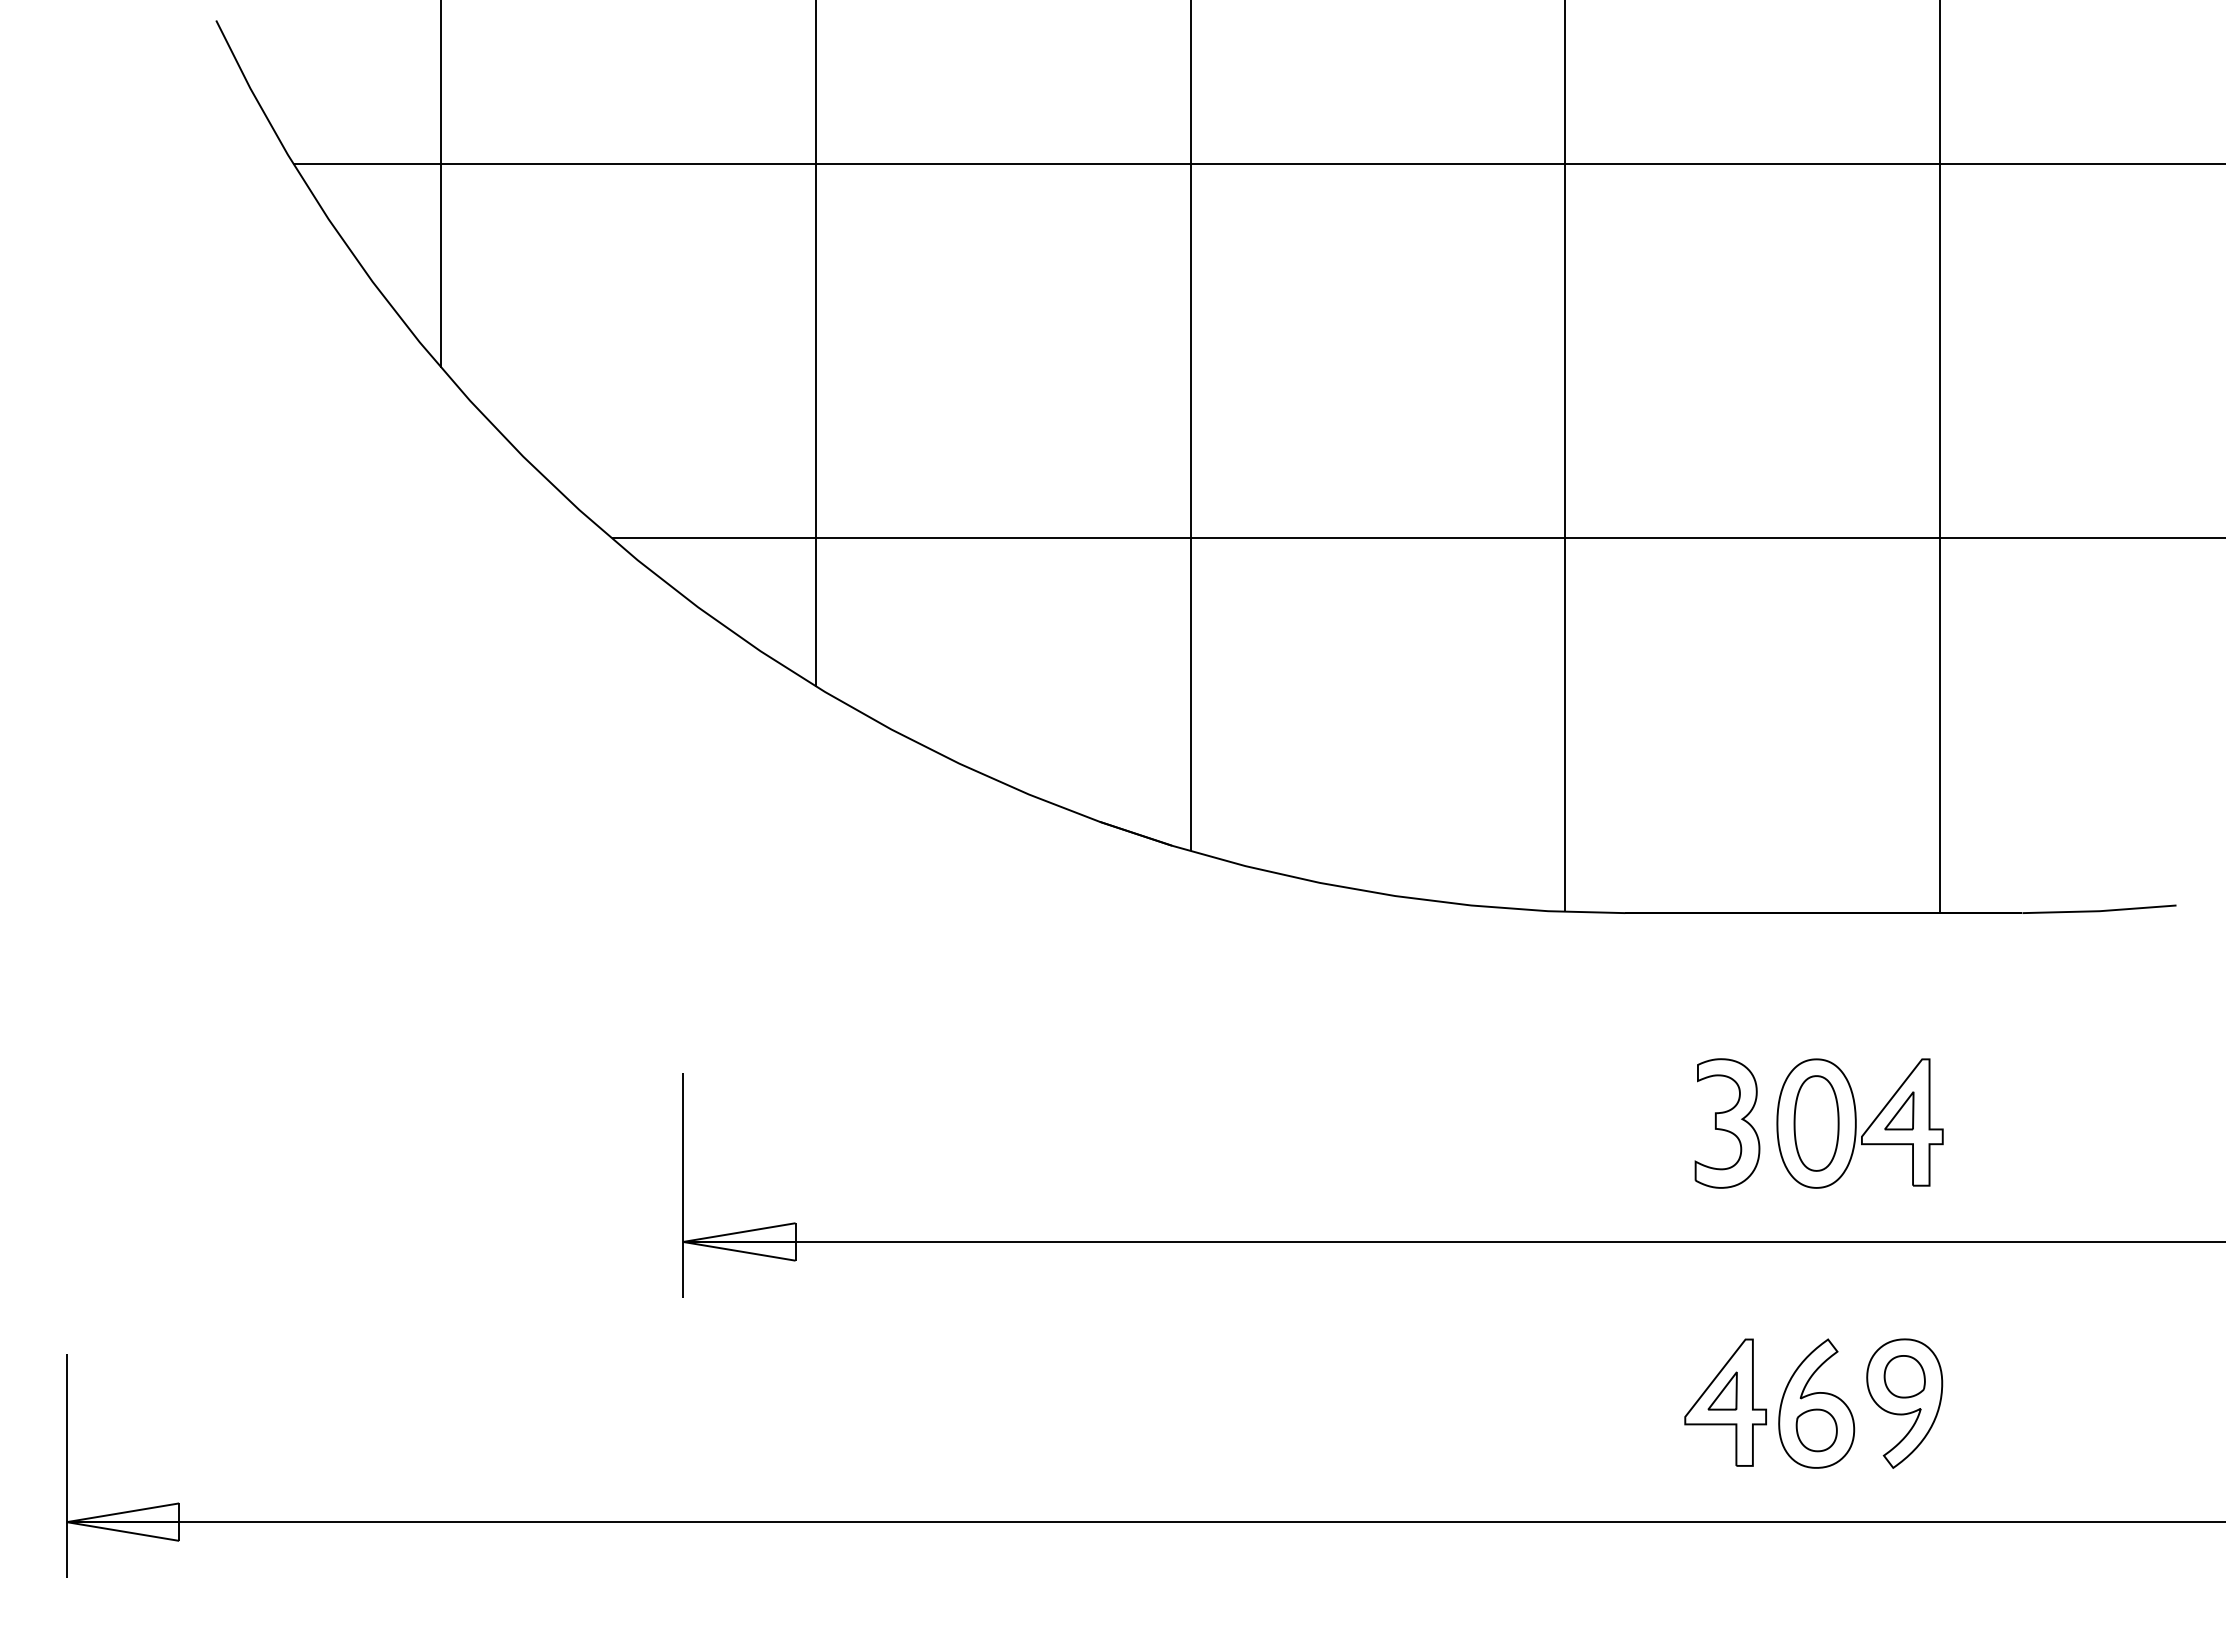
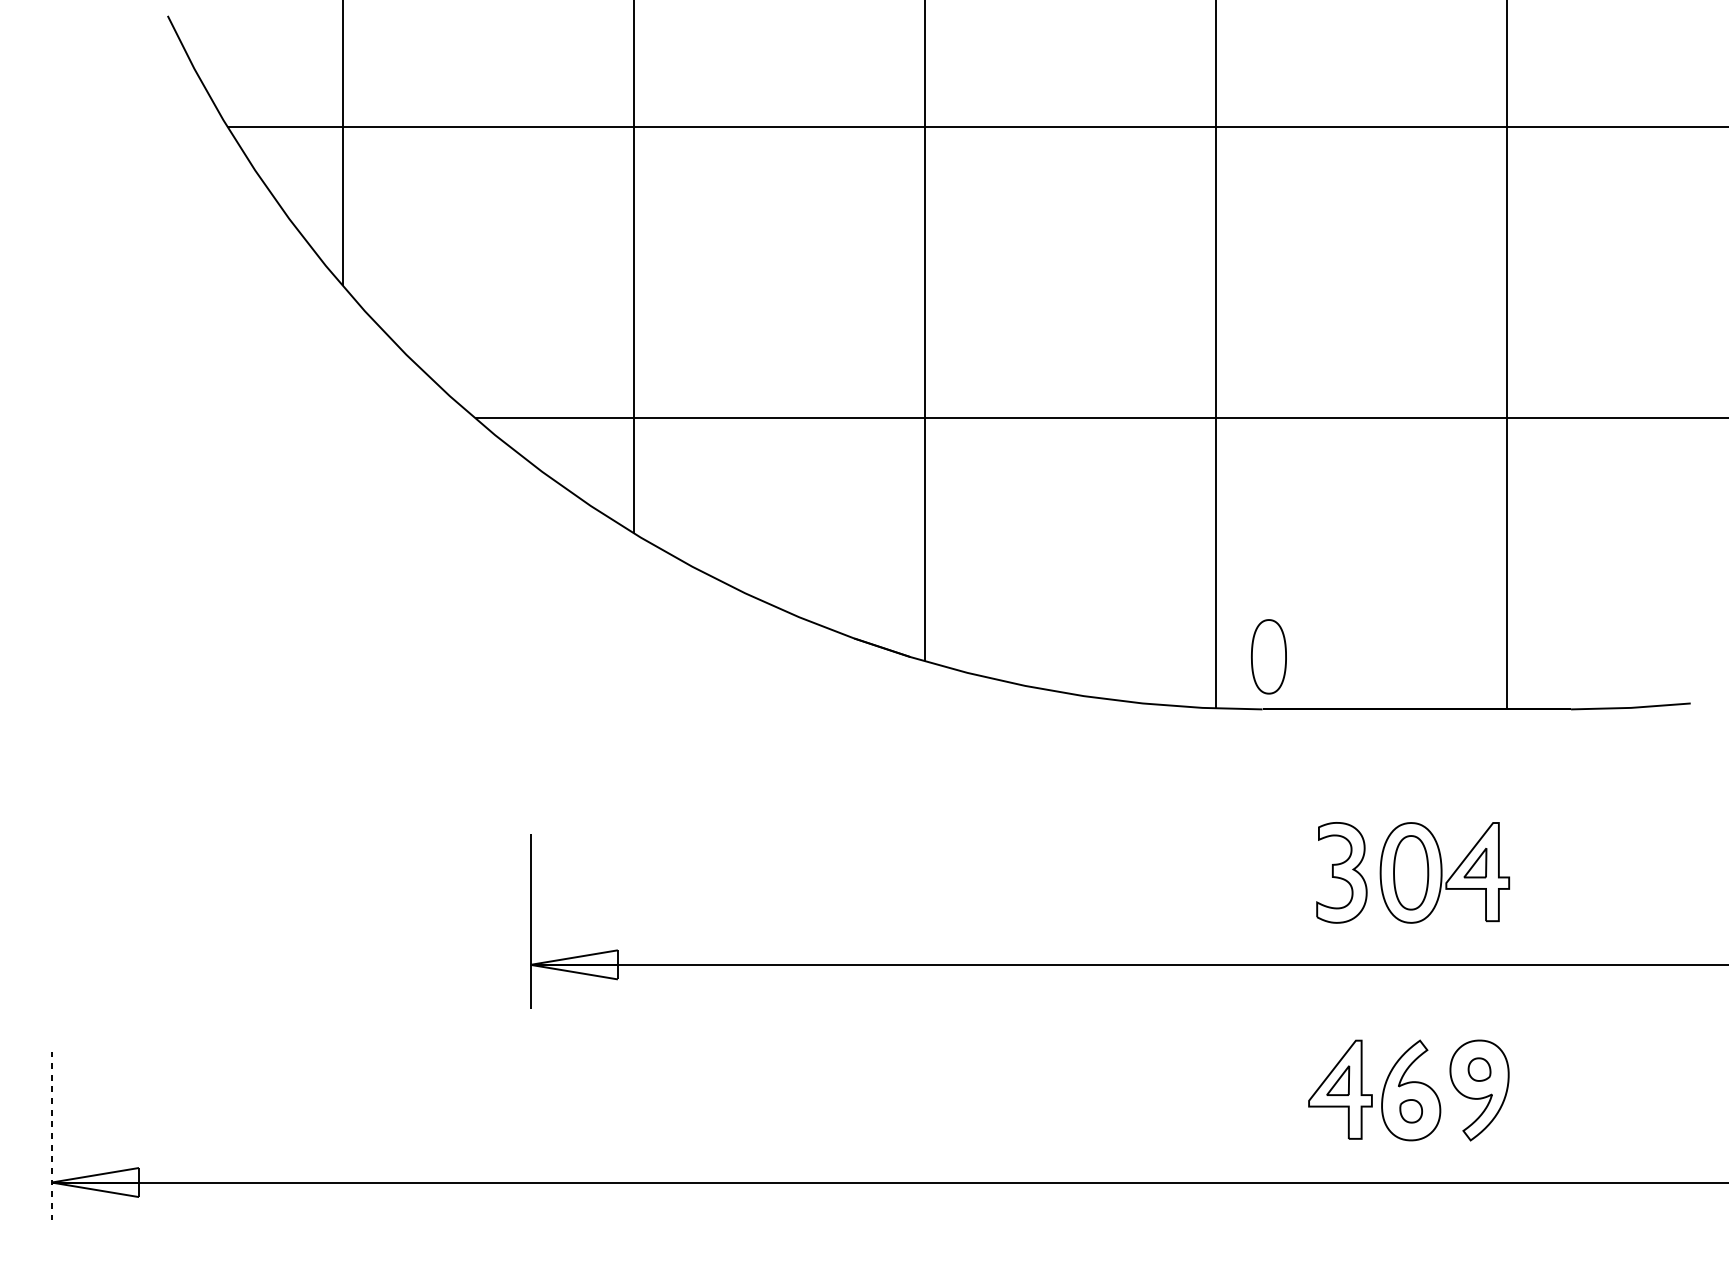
part: (1633, 845) -> (1268, 656), added
part: (1904, 1376) -> (1479, 1069), size x0.7
part: (1816, 1430) -> (1411, 1111), size x0.7
line: (66, 1466) -> (51, 1139), solid -> dashed

